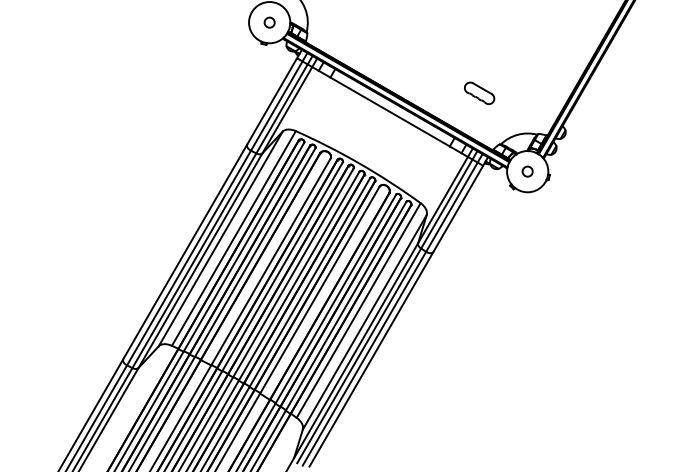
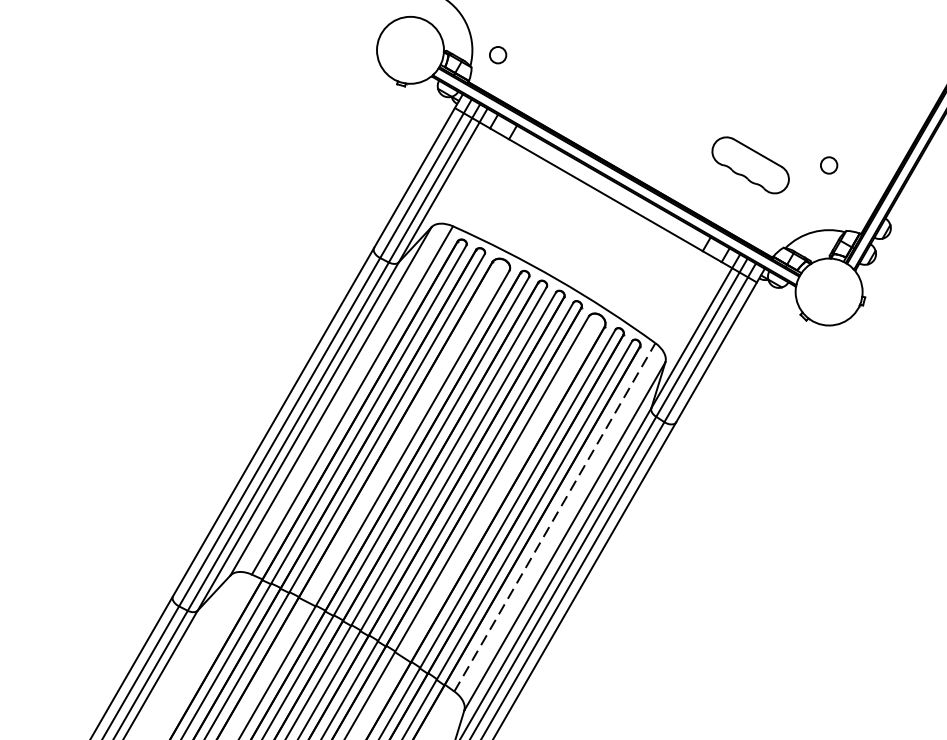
circle: (269, 22) -> (497, 54), moved
part: (479, 92) -> (750, 163), size x1.6
circle: (527, 171) -> (828, 165), moved
line: (358, 310) -> (554, 517), solid -> dashed

